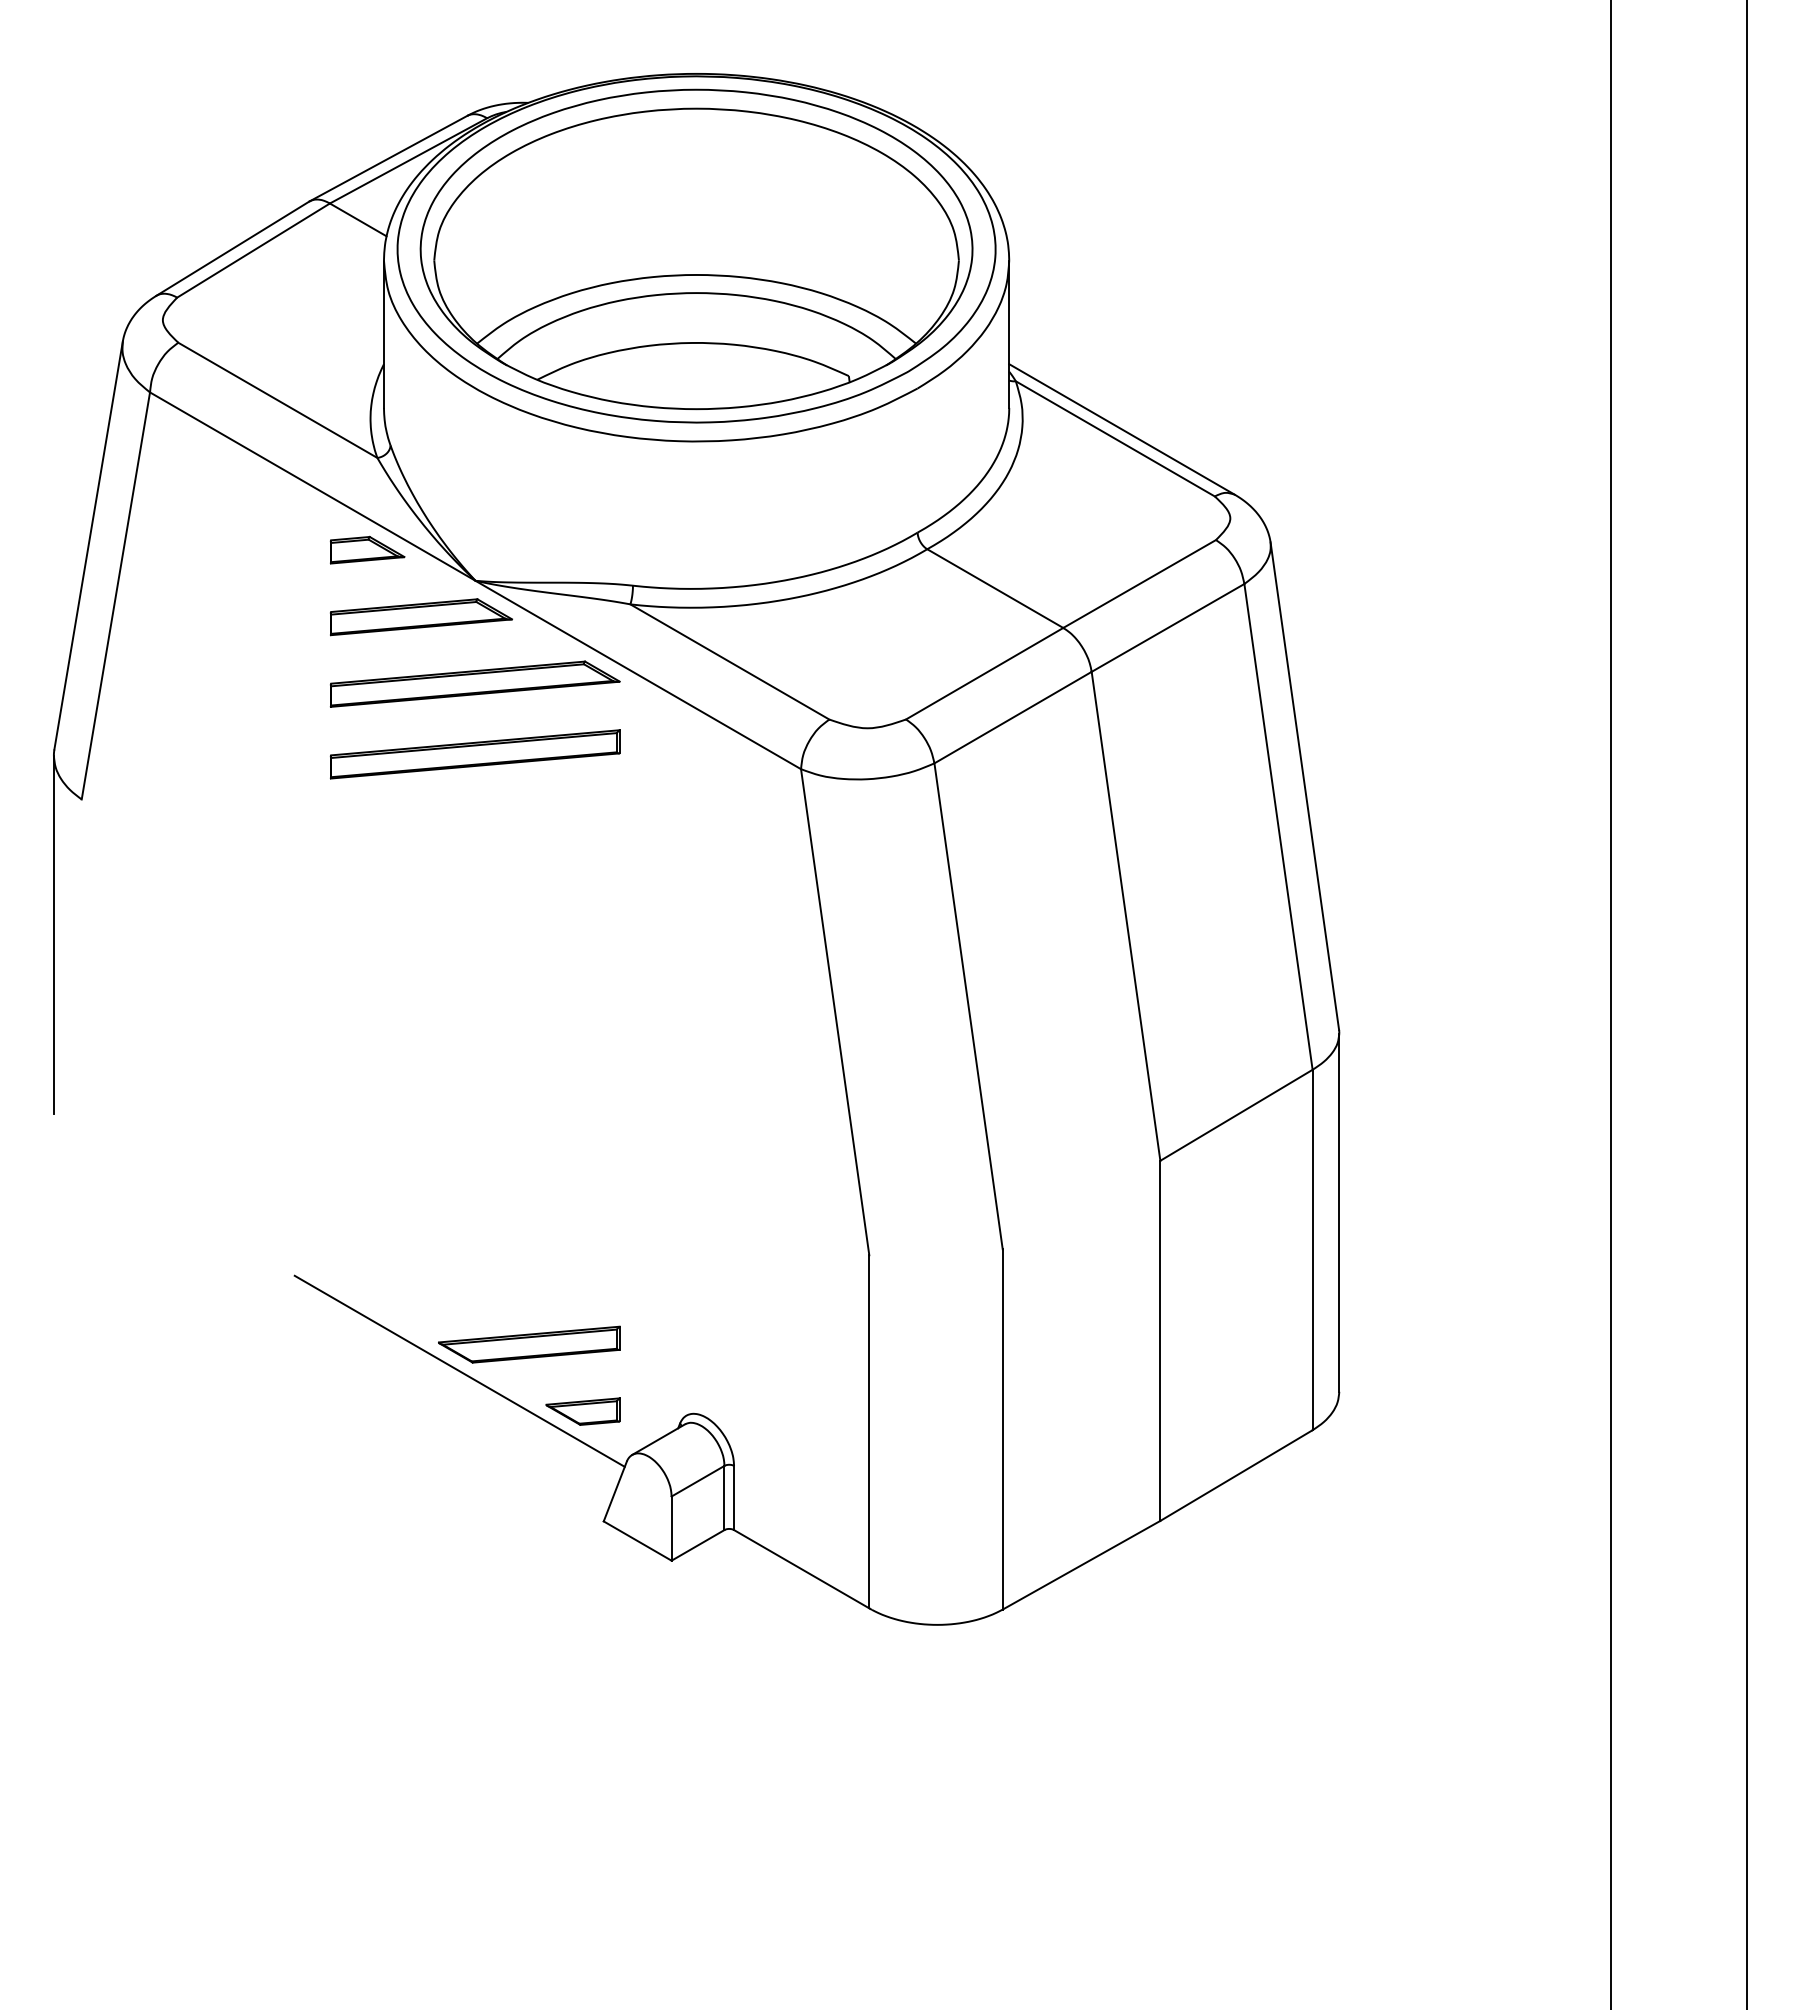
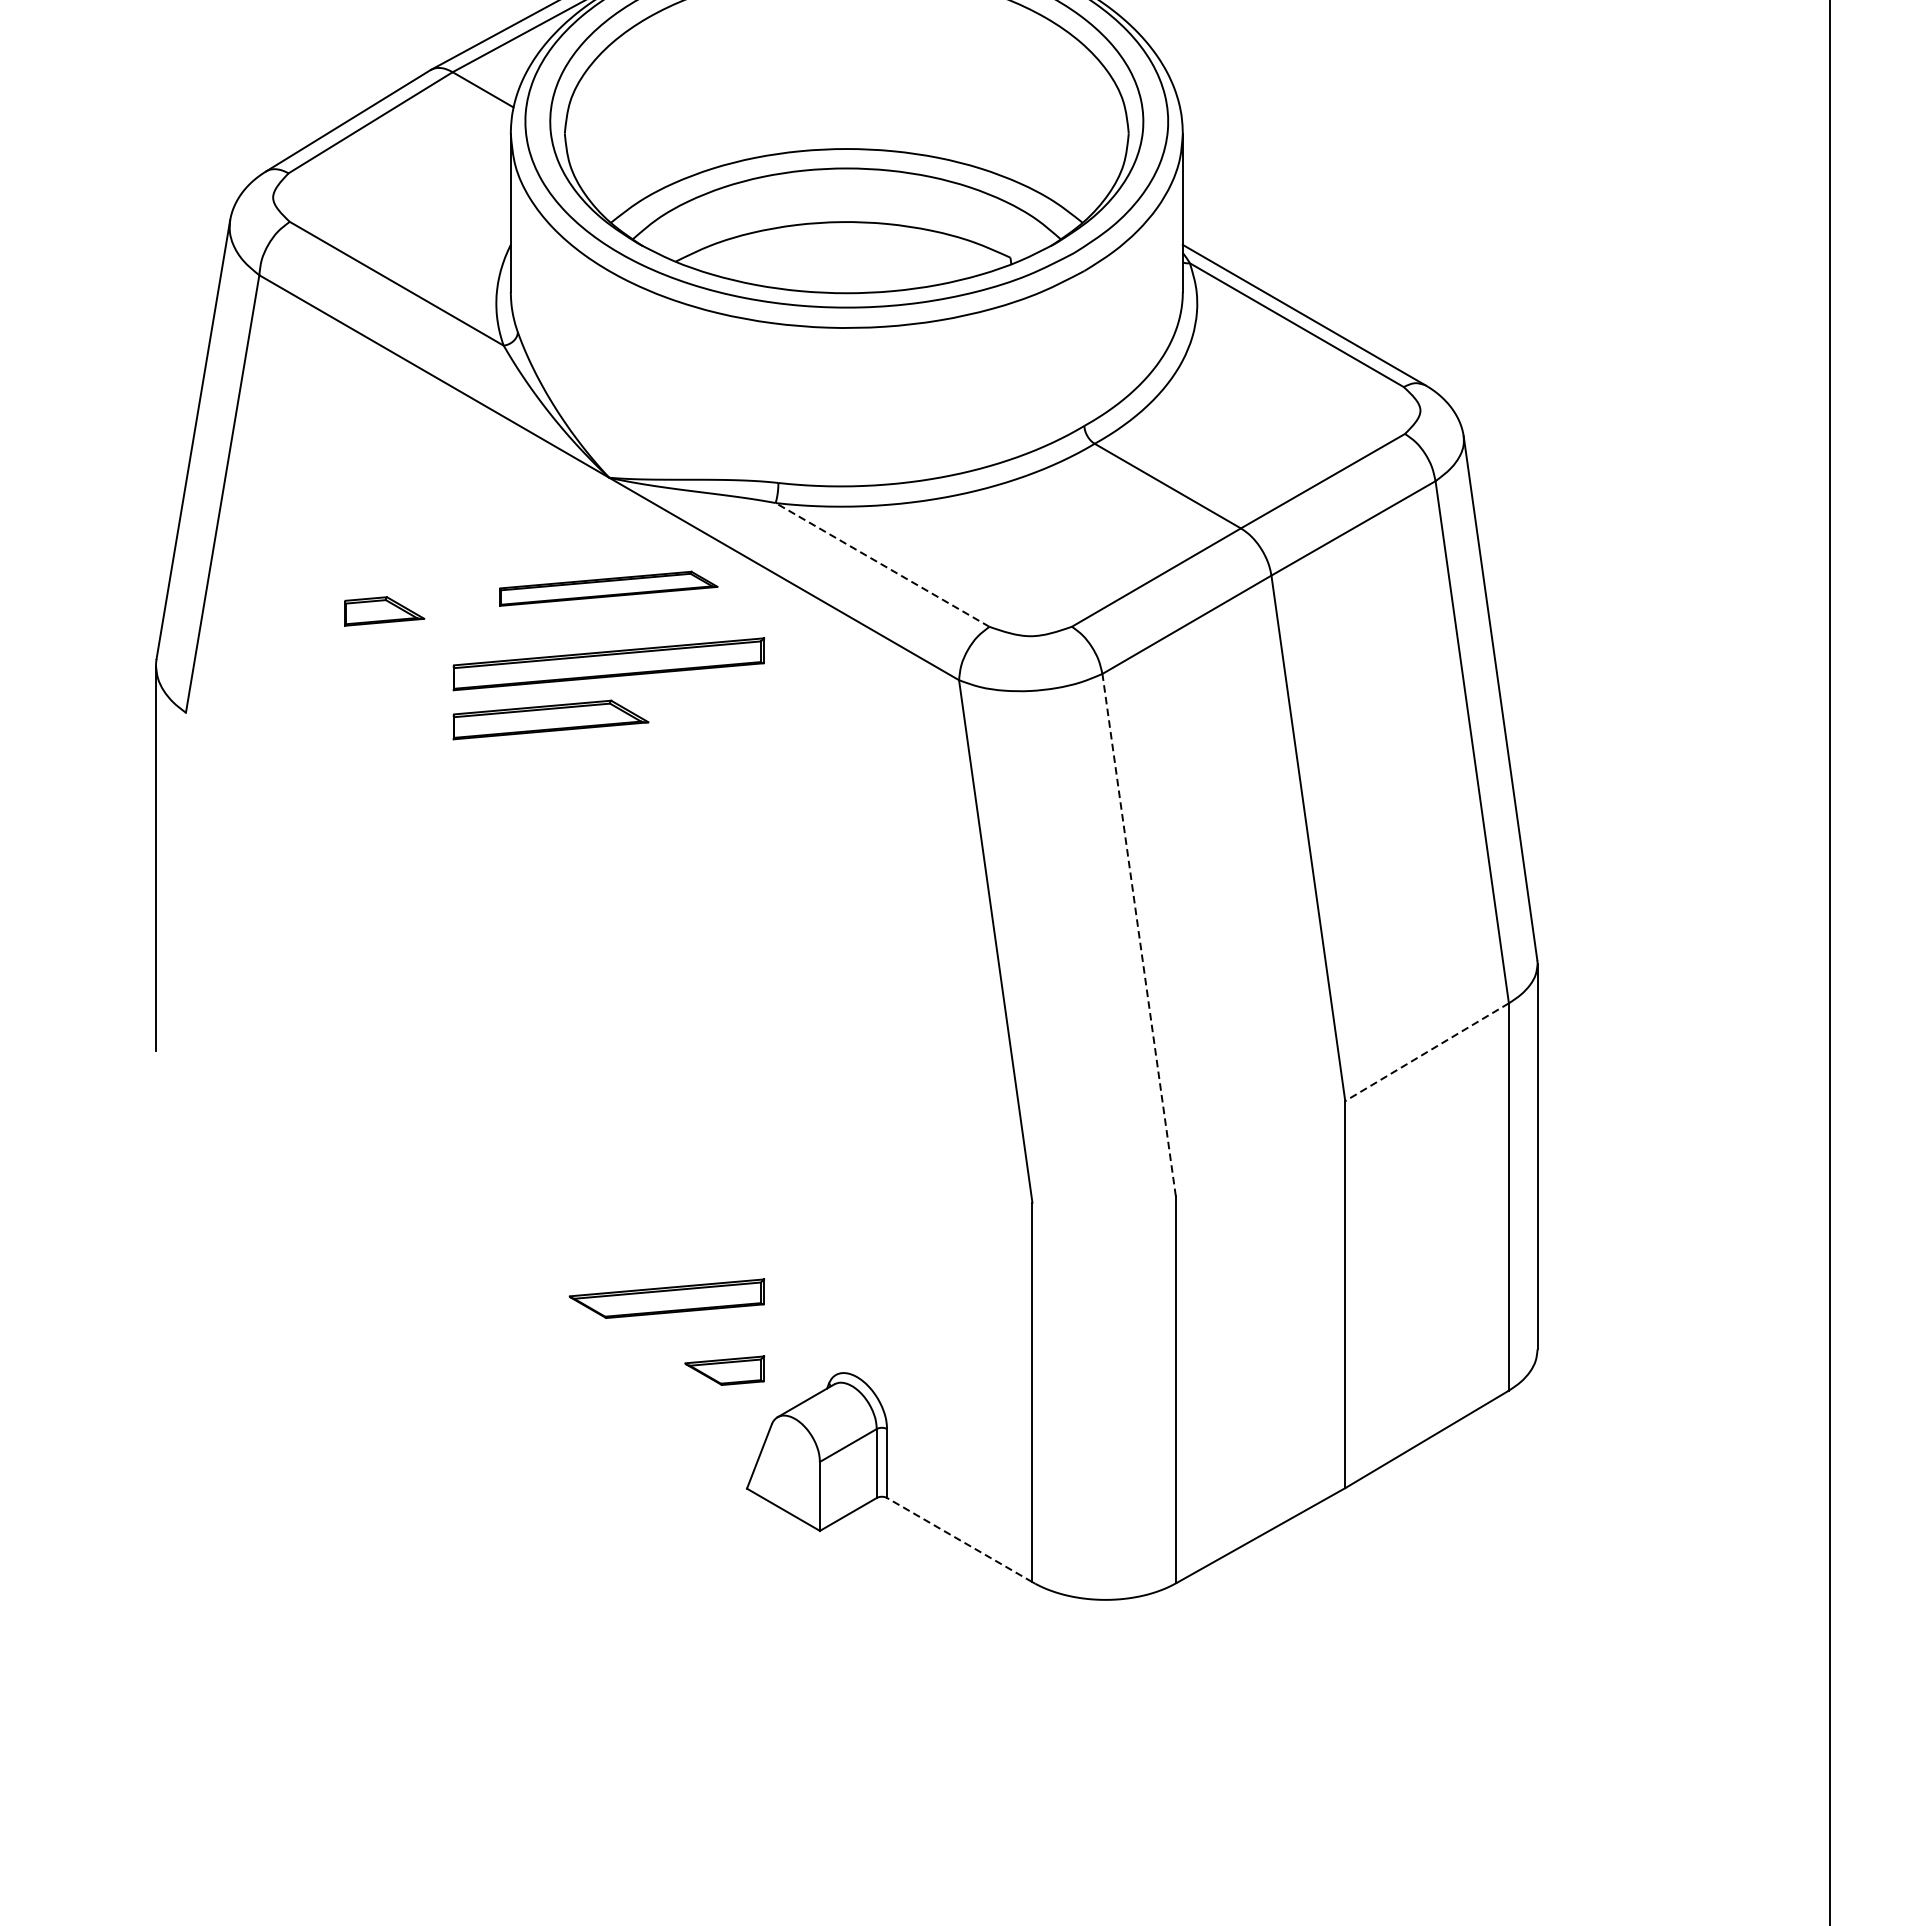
part: (367, 549) -> (384, 610), moved
part: (421, 617) -> (551, 720), moved
line: (729, 661) -> (882, 564), solid -> dashed
part: (474, 683) -> (608, 588), size x0.7
line: (968, 1005) -> (1139, 934), solid -> dashed
line: (1236, 1115) -> (1427, 1052), solid -> dashed
line: (459, 1370) -> (591, 1326), removed
line: (801, 1568) -> (959, 1539), solid -> dashed

